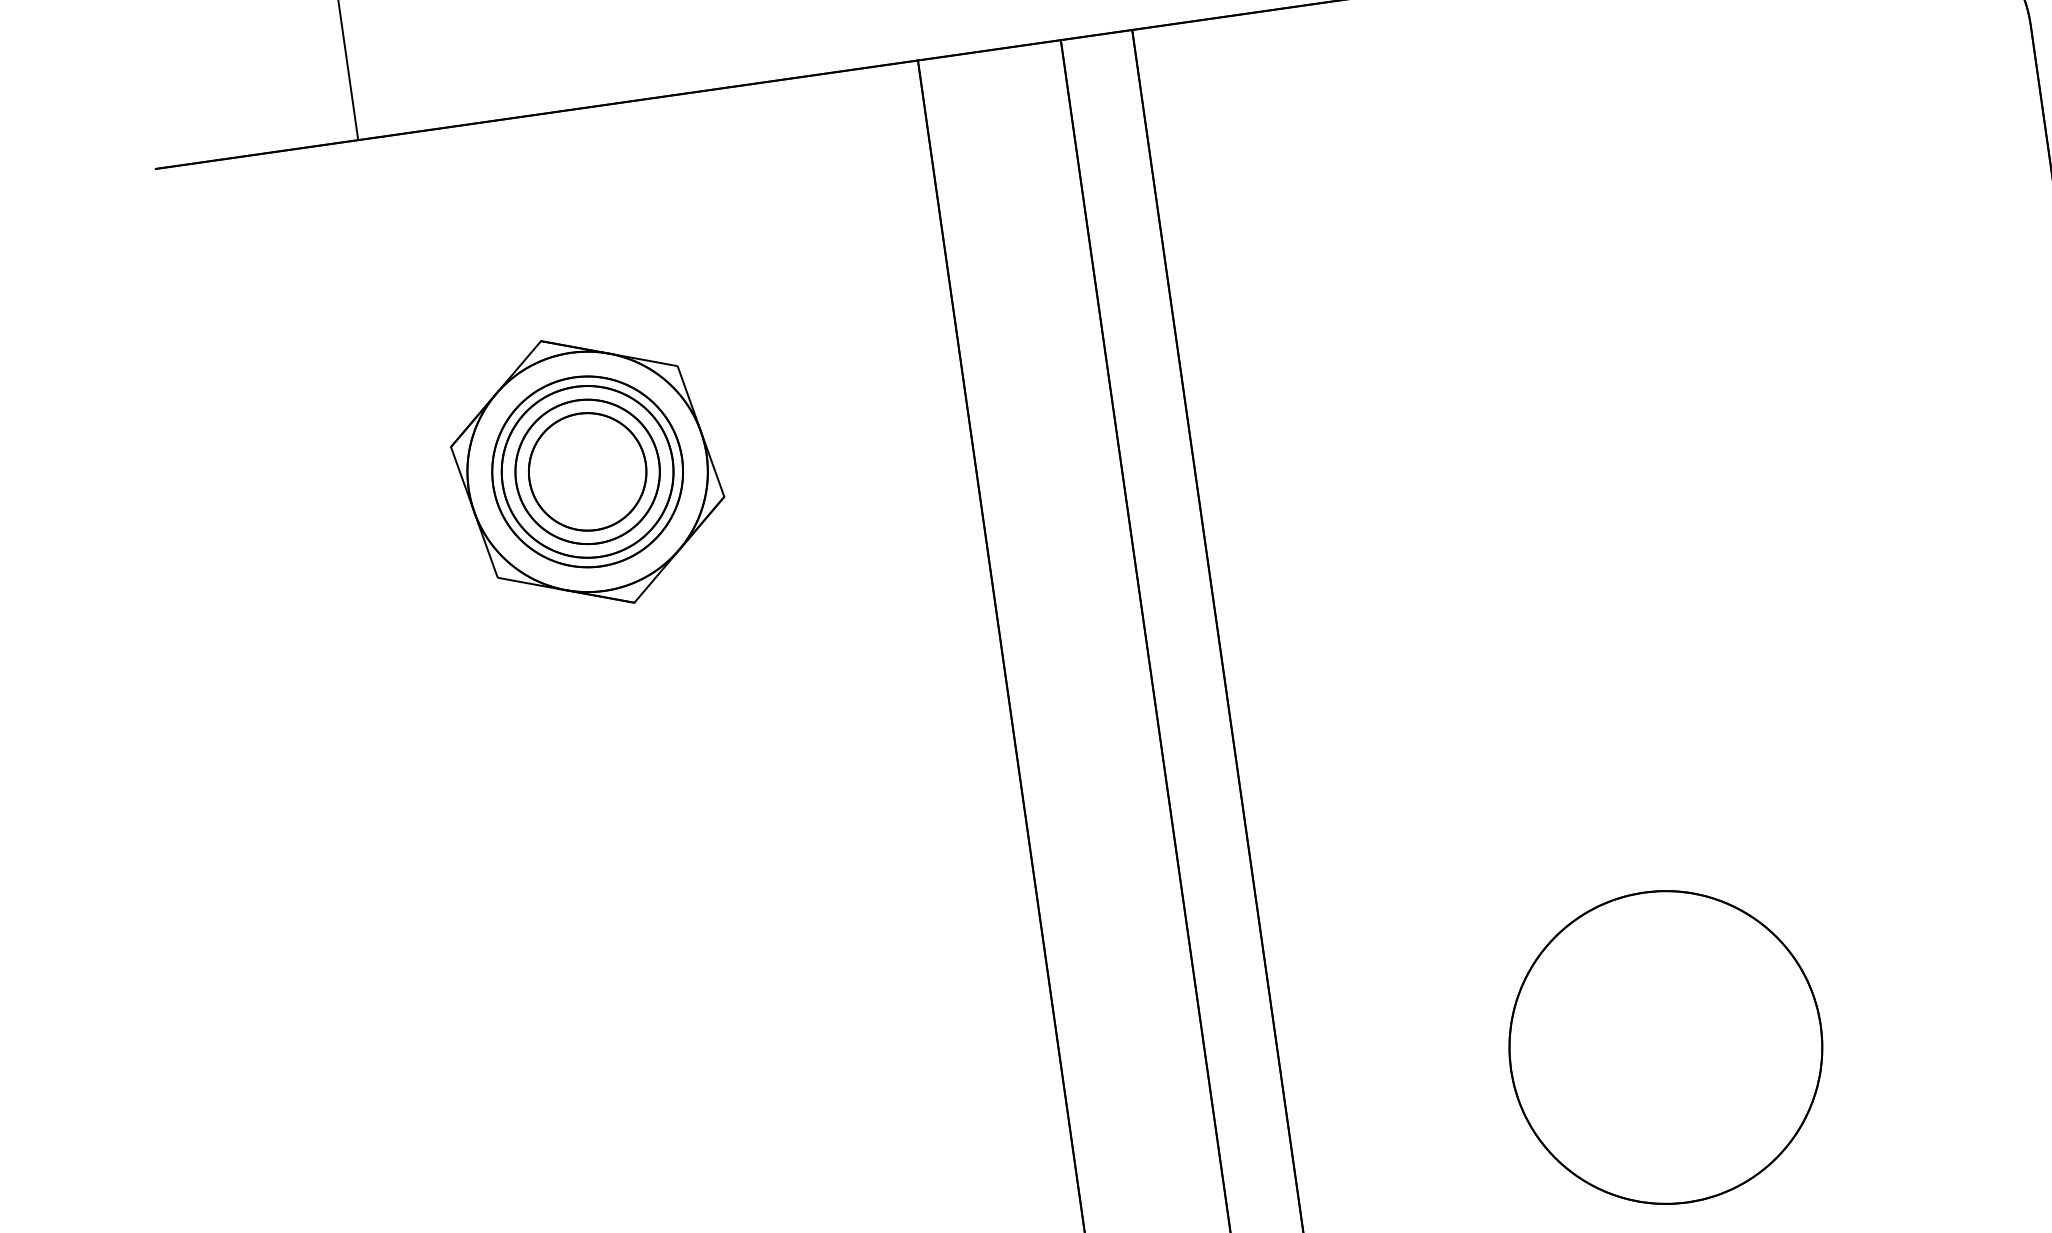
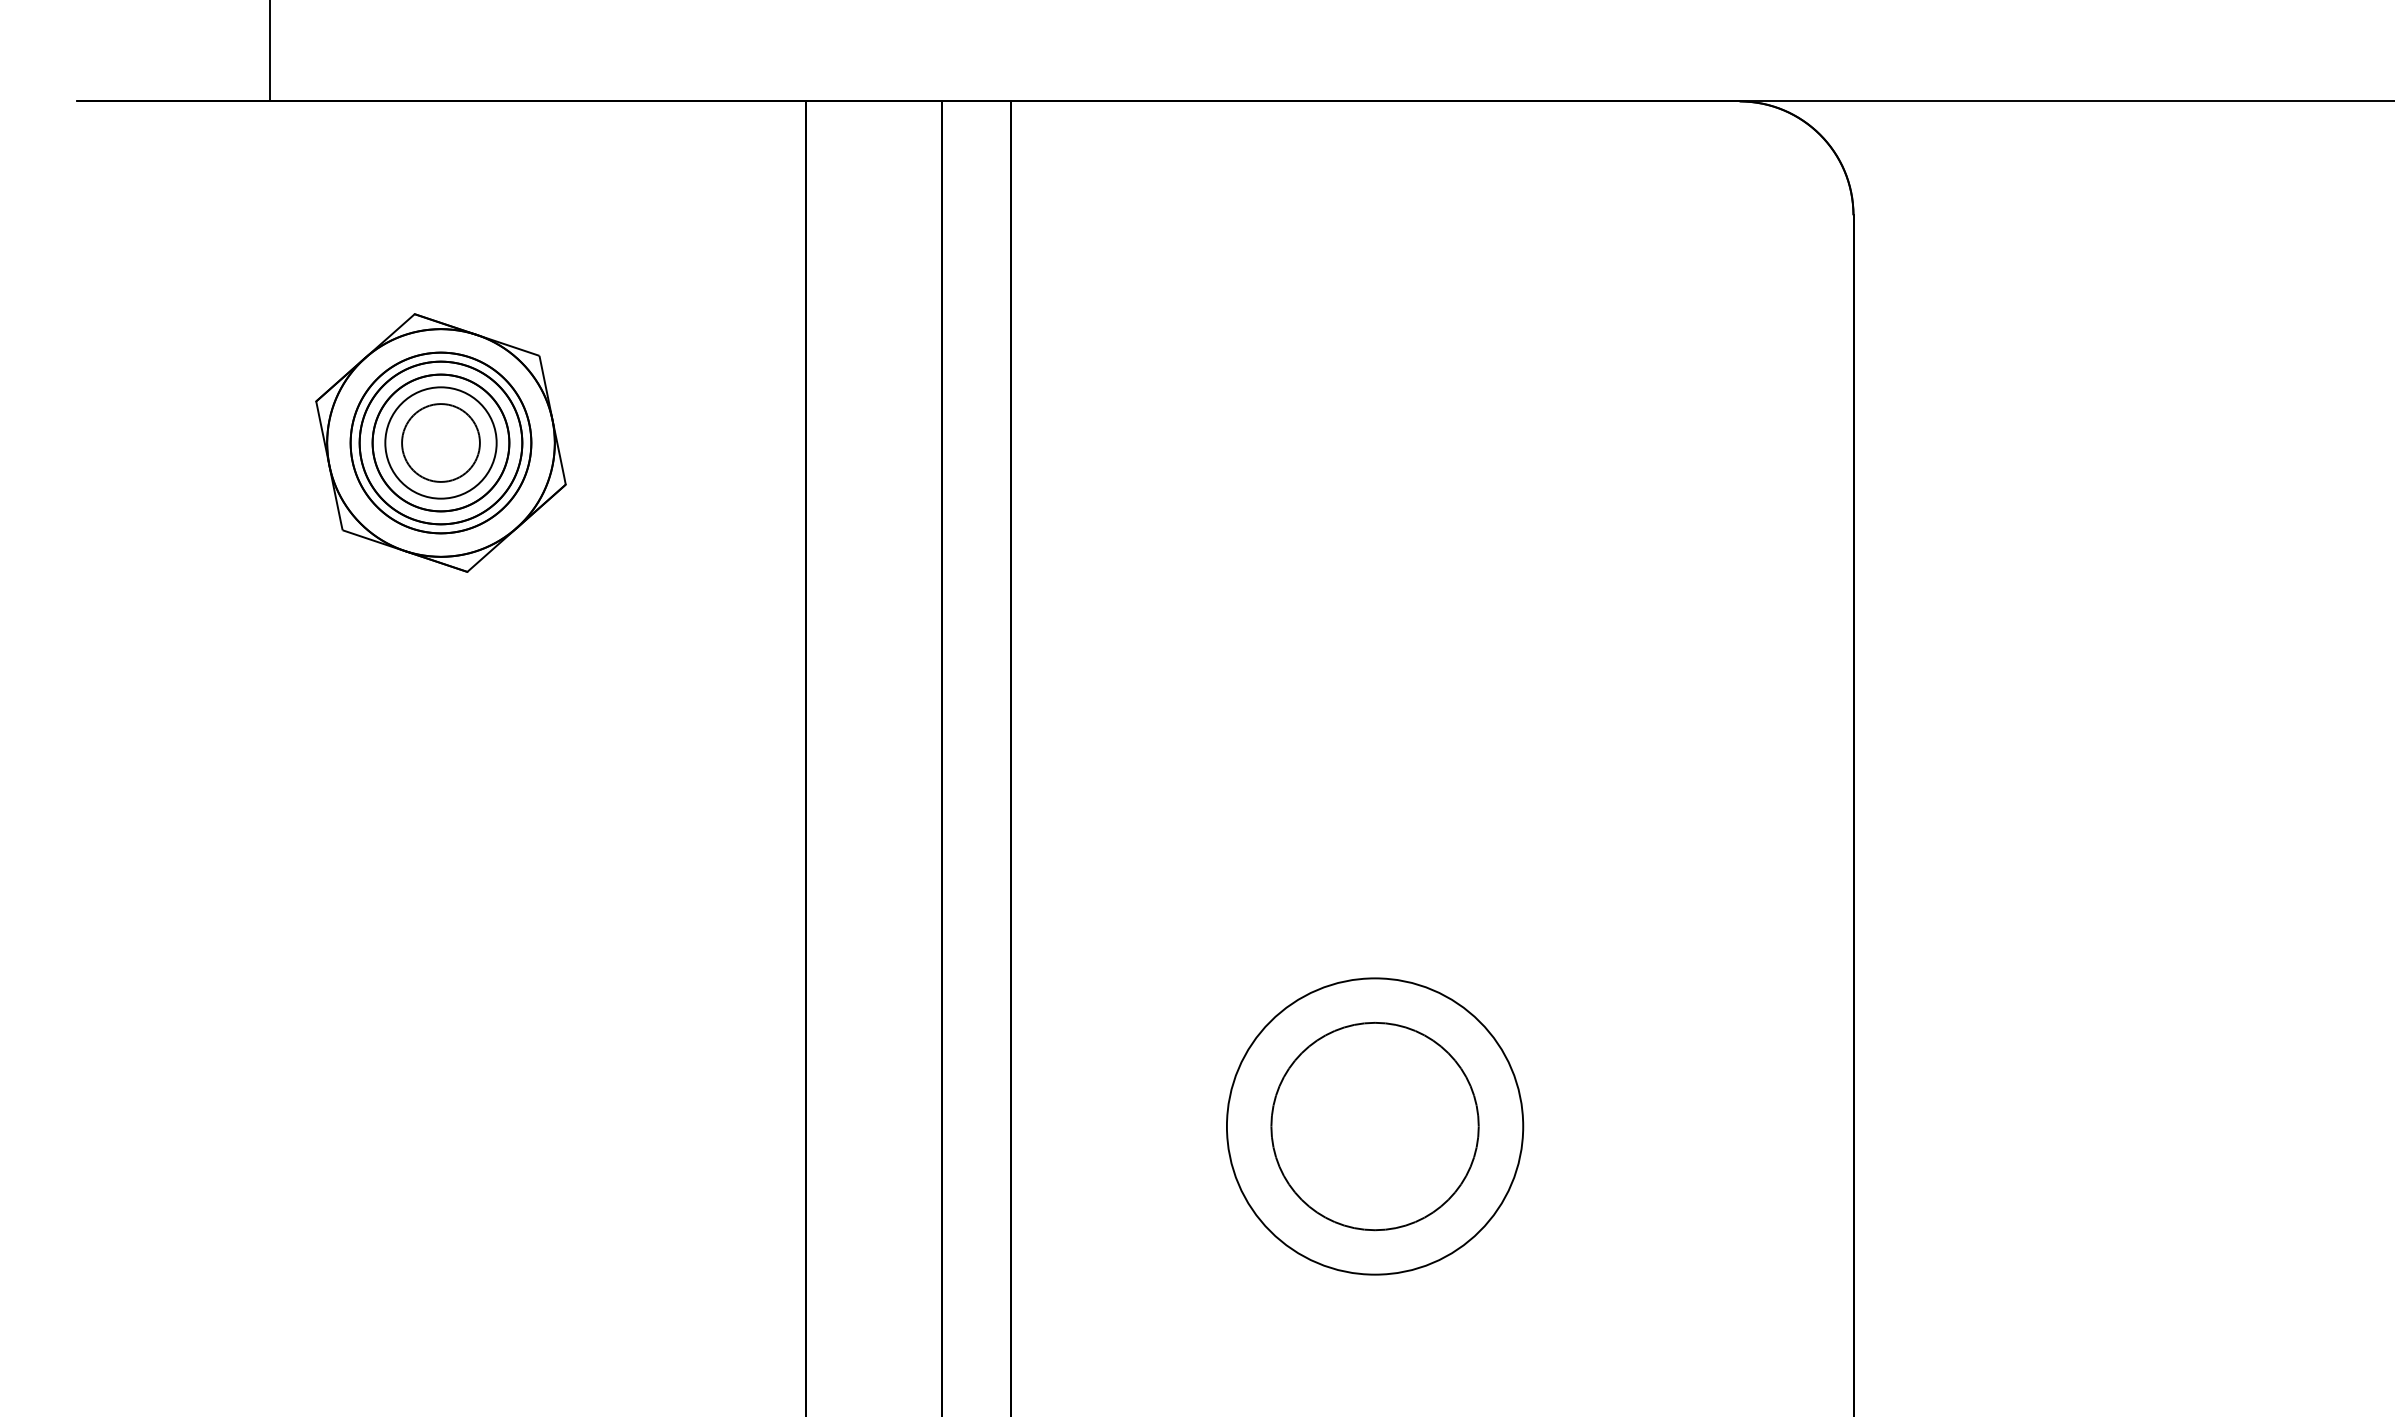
circle: (587, 471) -> (440, 442), size x0.7
circle: (1665, 1047) -> (1374, 1126), size x0.7

